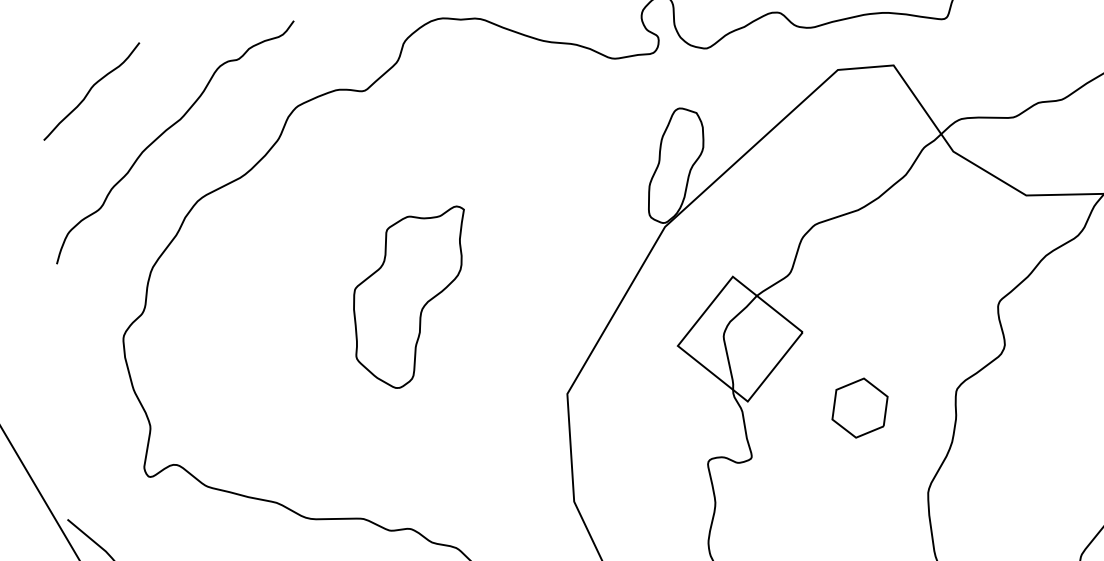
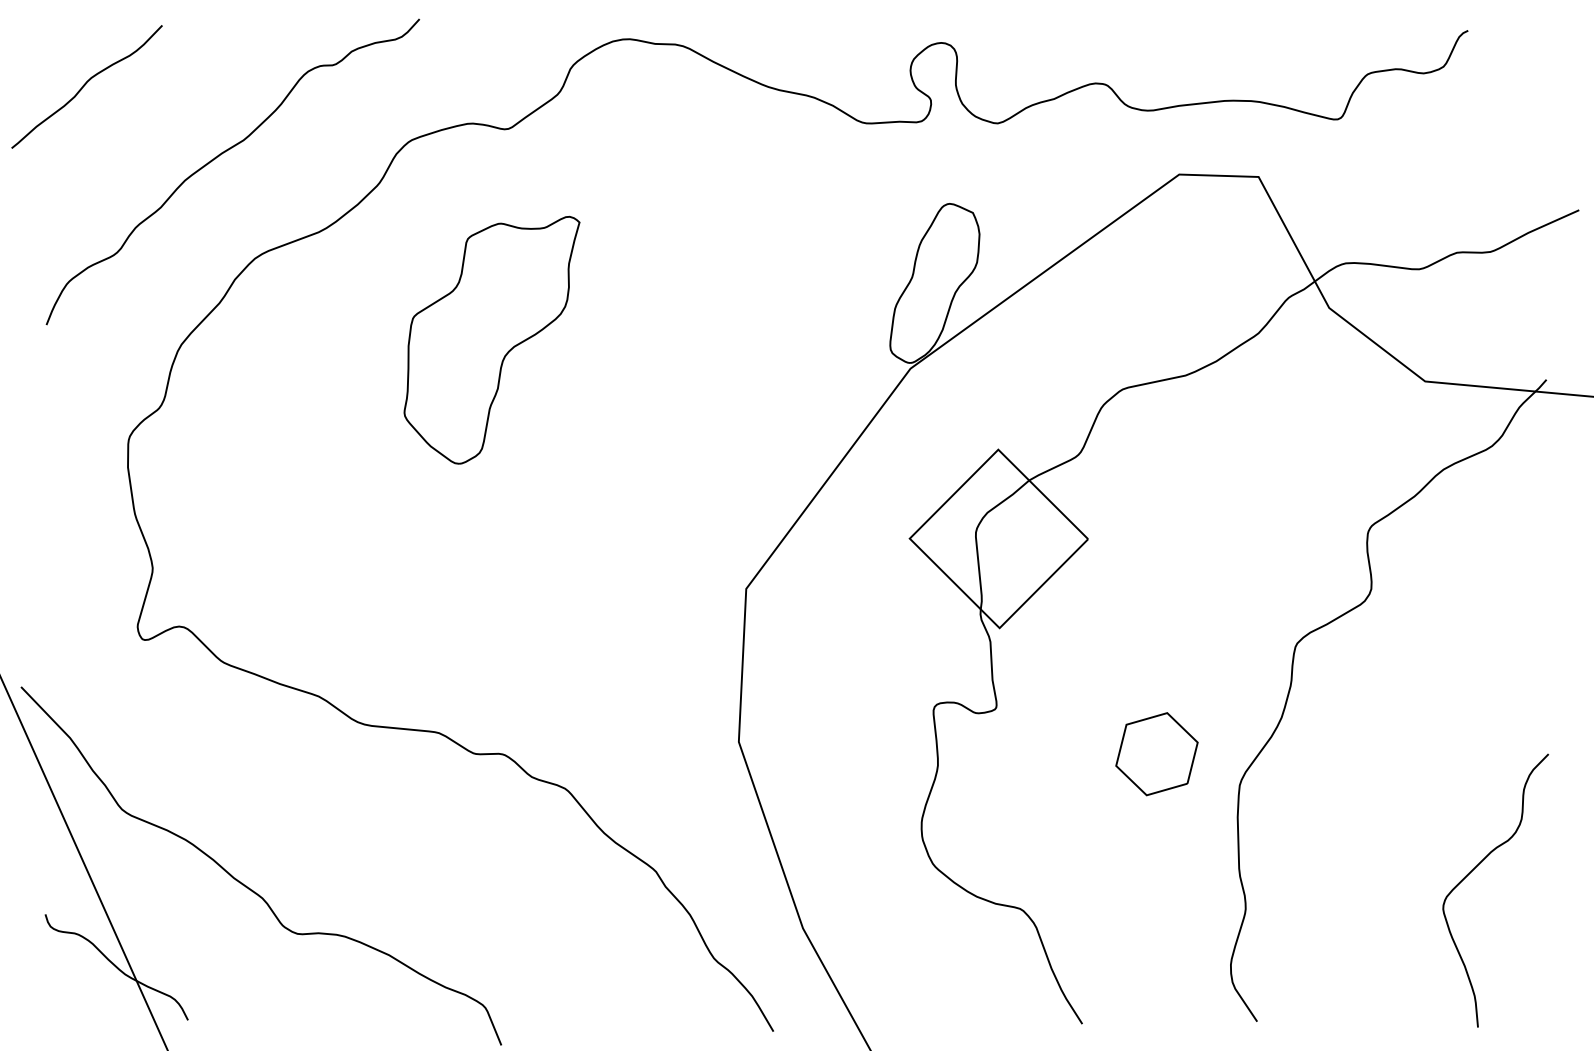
curve: (90, 90) -> (85, 85), moved
part: (411, 298) -> (491, 339), moved
part: (859, 408) -> (1156, 754), moved

